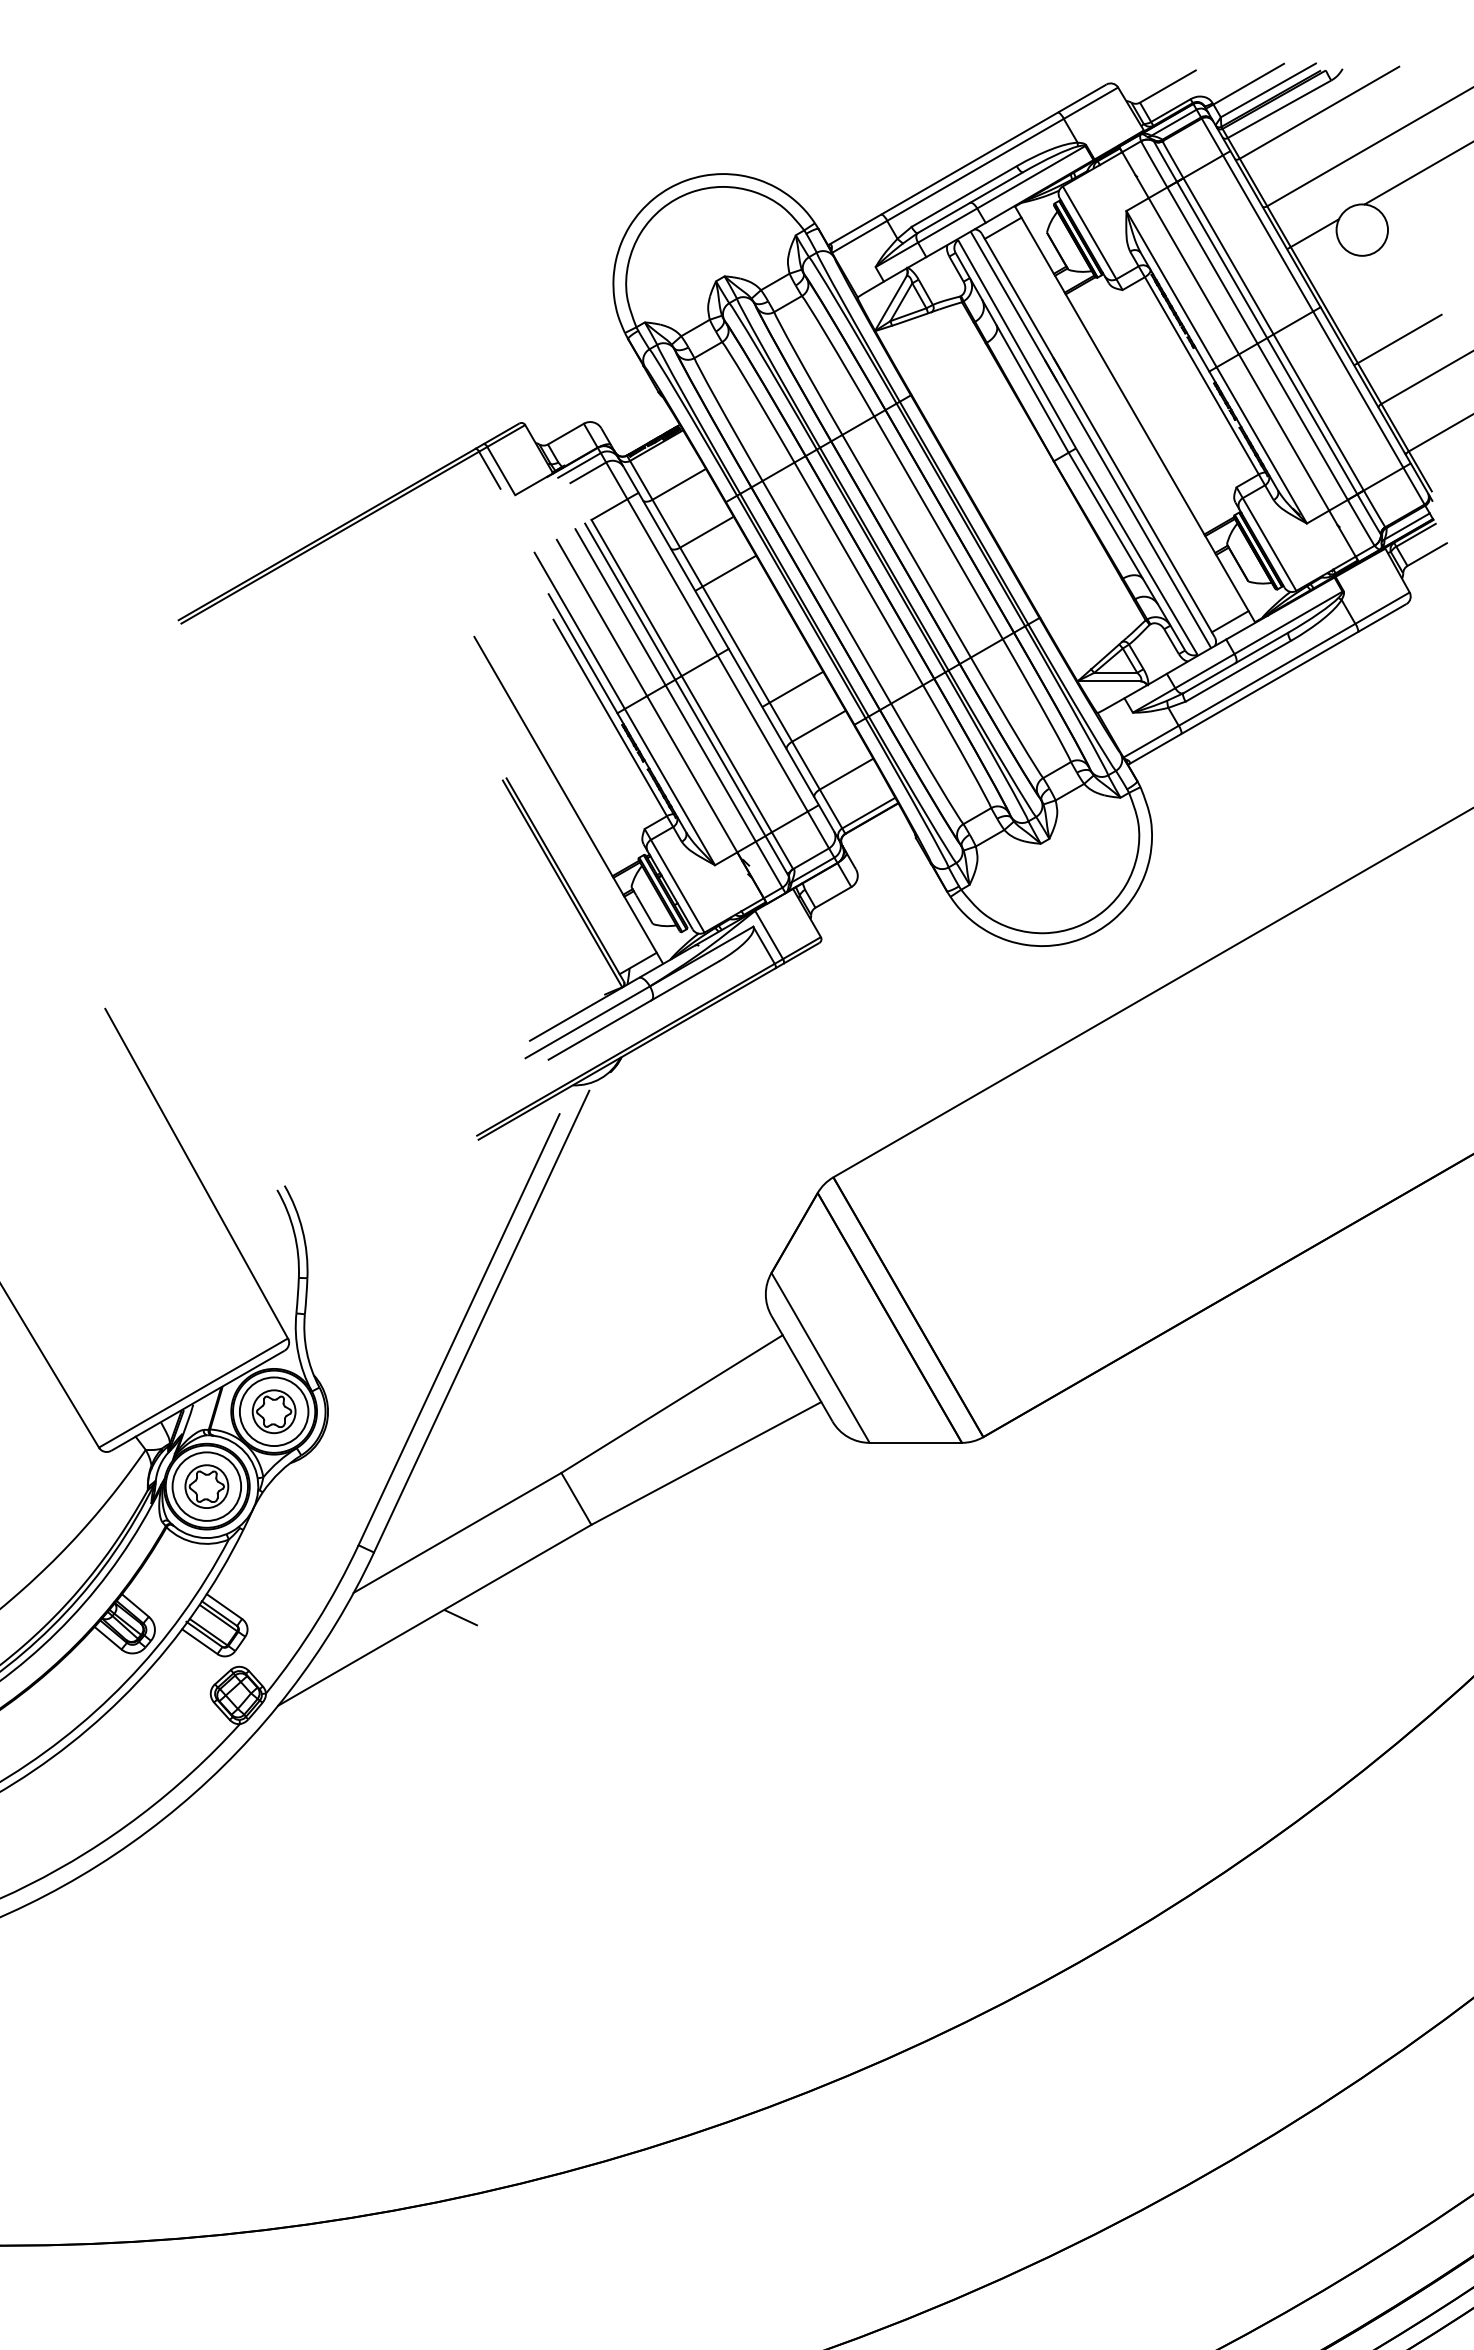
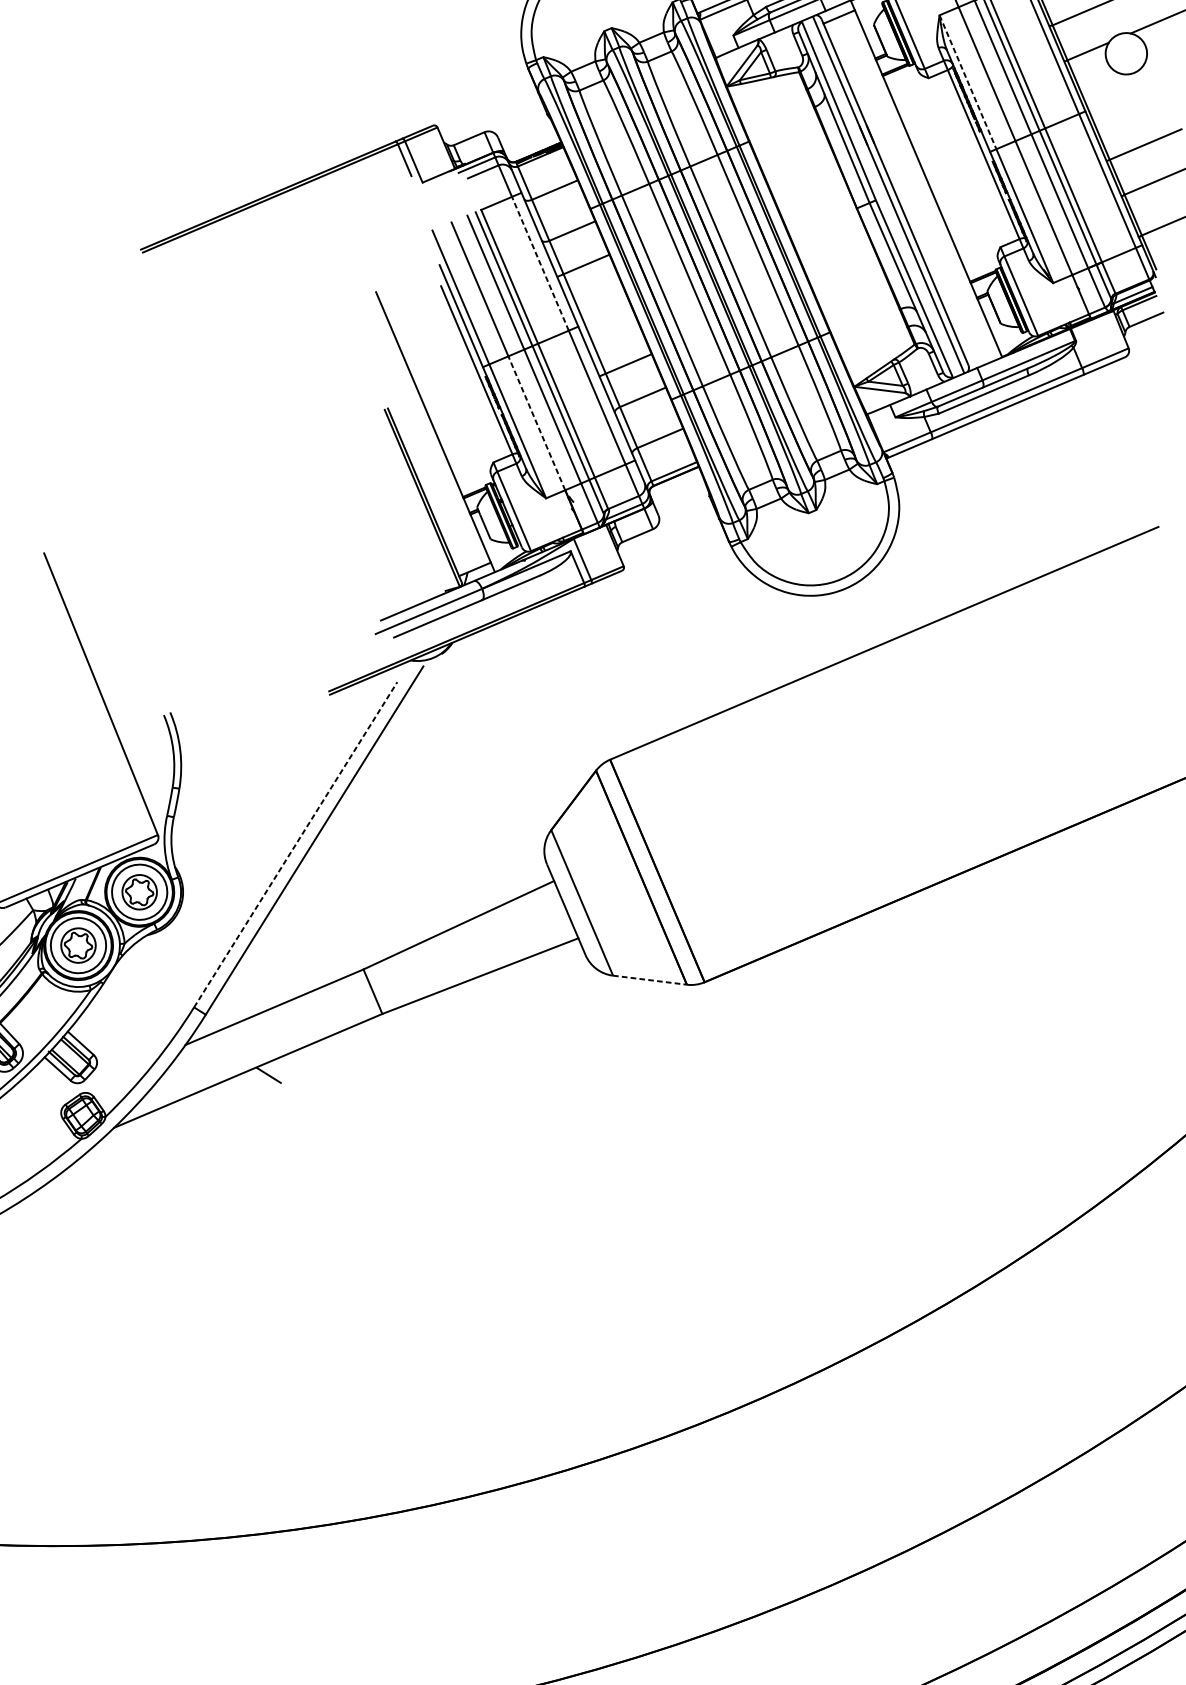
line: (1171, 289) -> (967, 82), solid -> dashed
line: (672, 576) -> (540, 263), solid -> dashed
line: (1229, 621) -> (981, 353), removed
line: (691, 773) -> (536, 422), solid -> dashed
line: (459, 1329) -> (296, 844), solid -> dashed
line: (916, 1442) -> (650, 979), solid -> dashed

